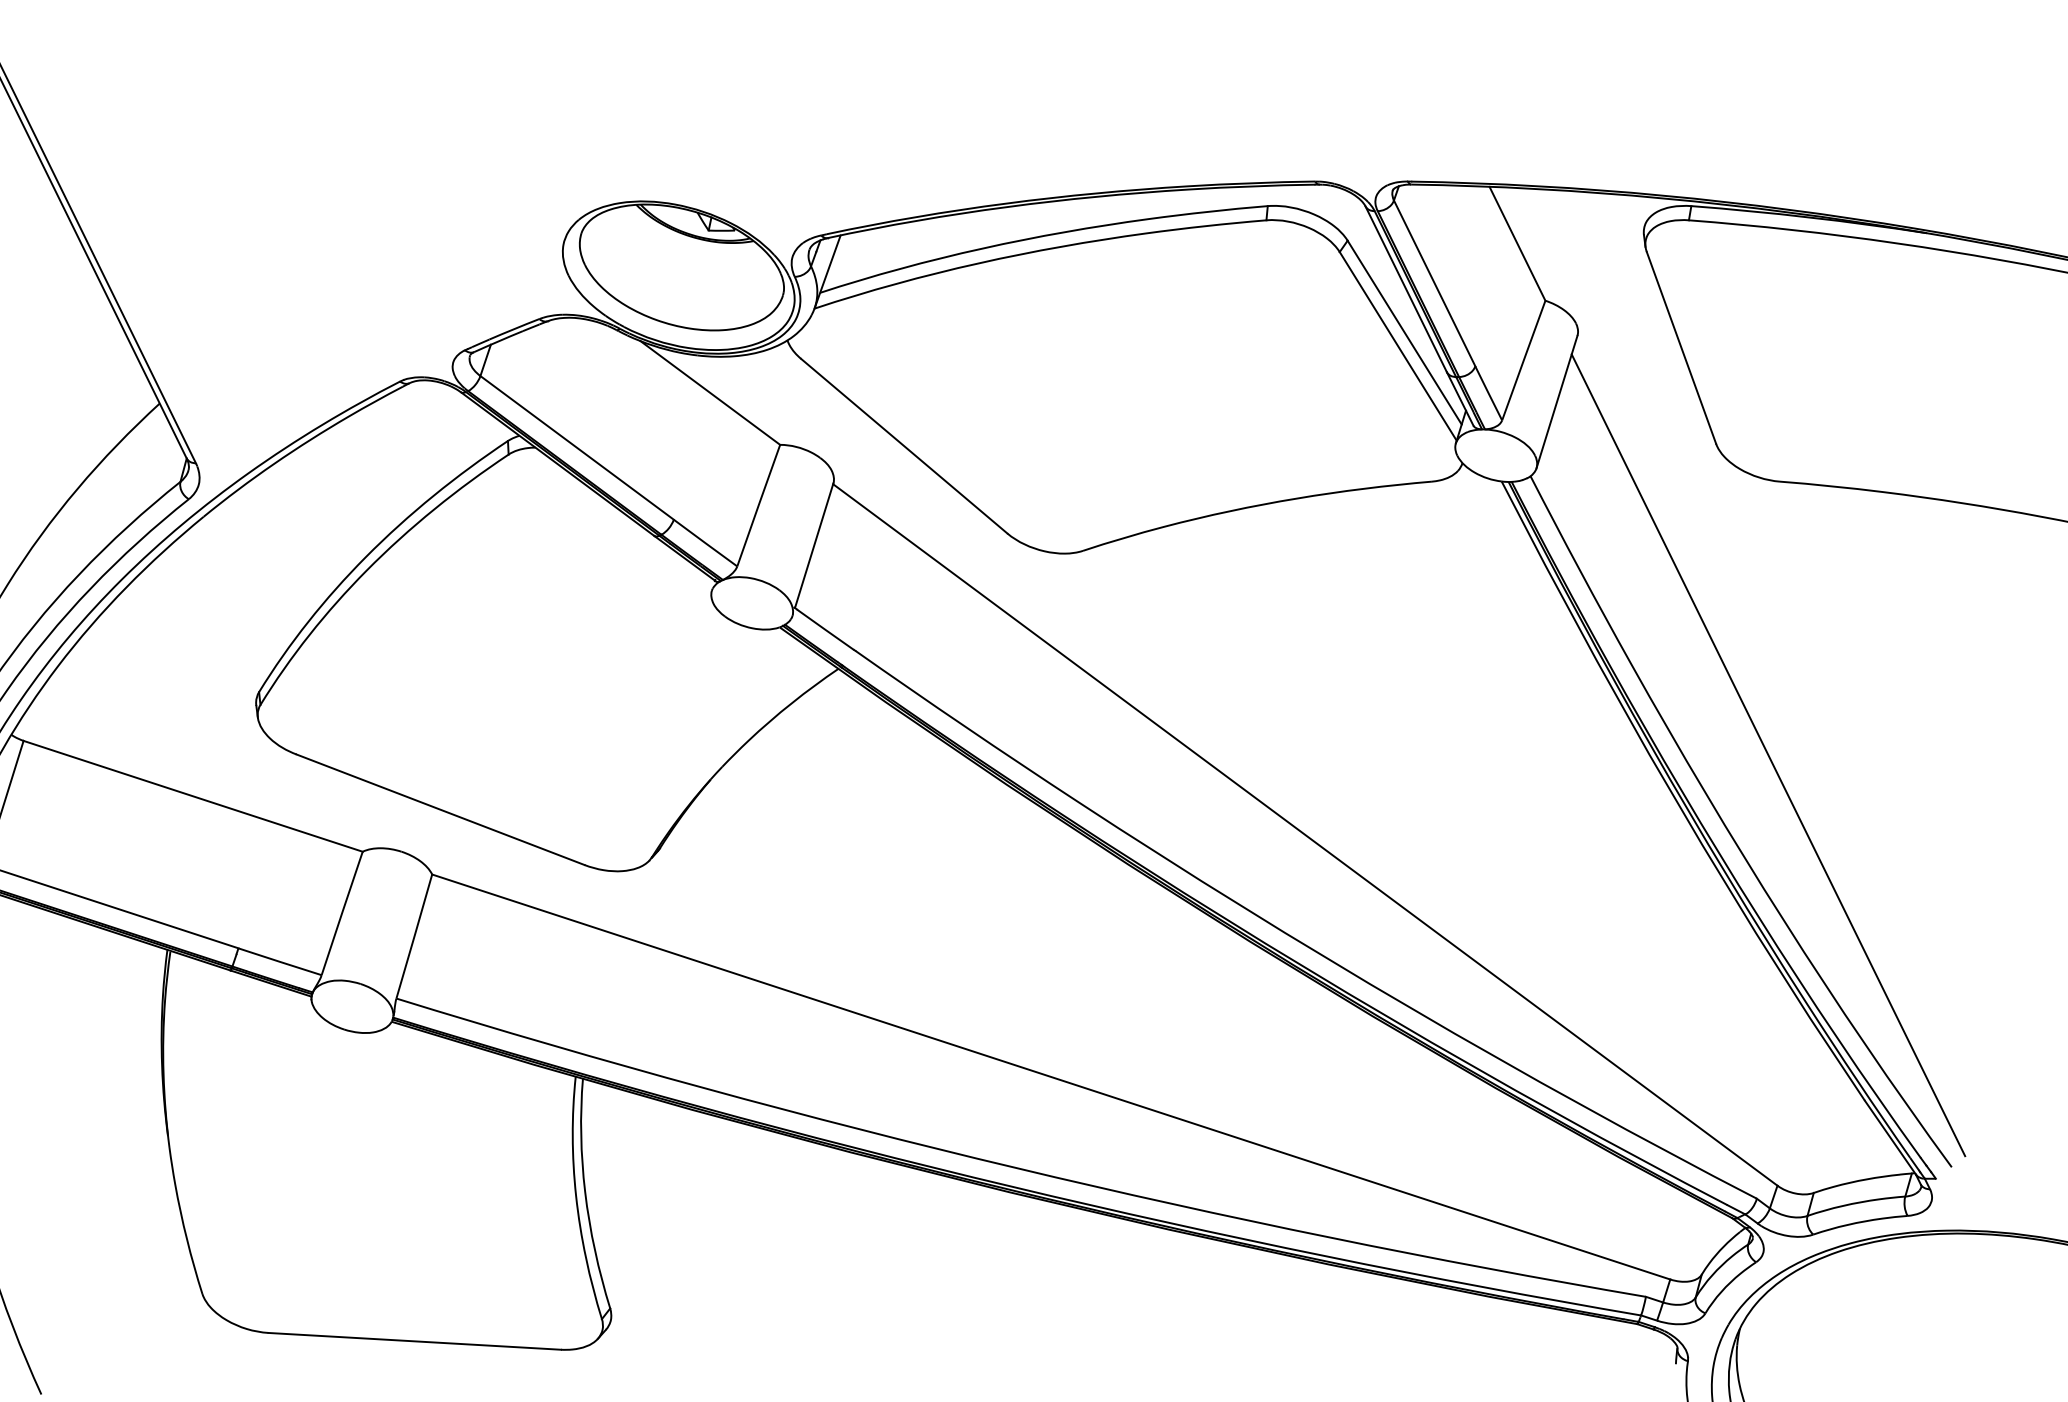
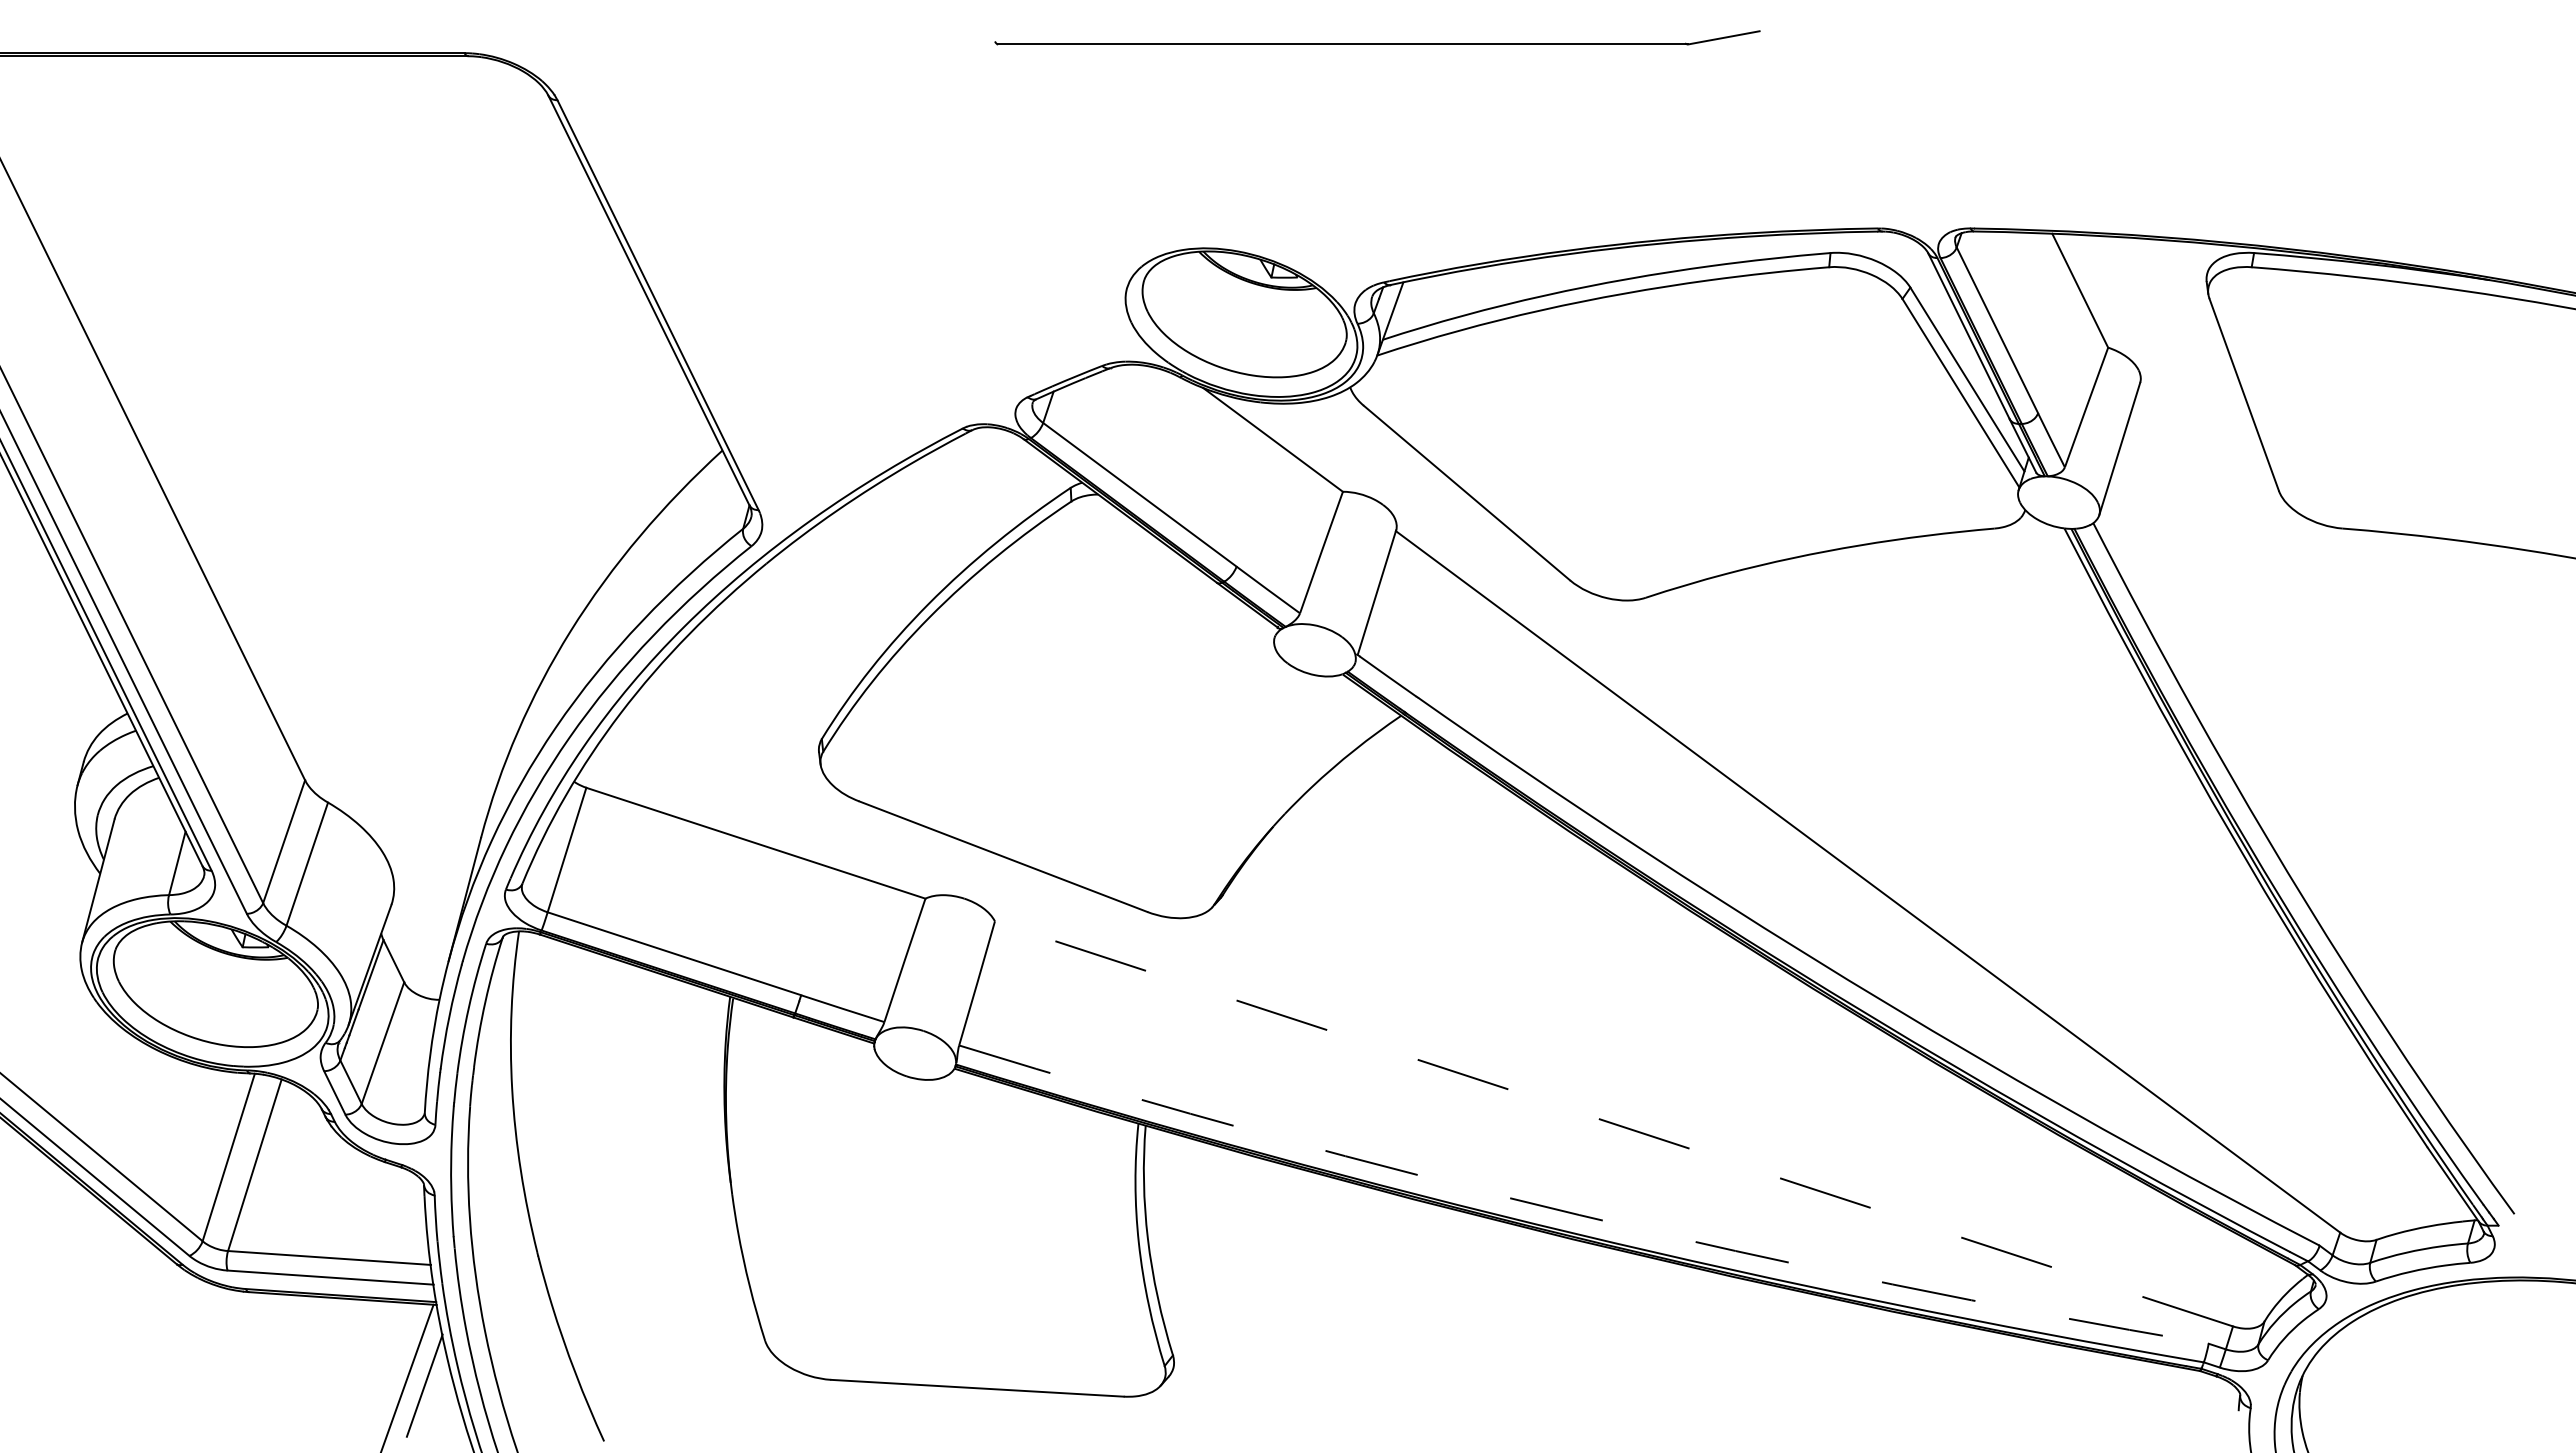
line: (1767, 755) -> (2330, 802), removed
line: (1050, 1076) -> (1613, 1123), solid -> dashed
arc: (1016, 1167) -> (1579, 1214), solid -> dashed

